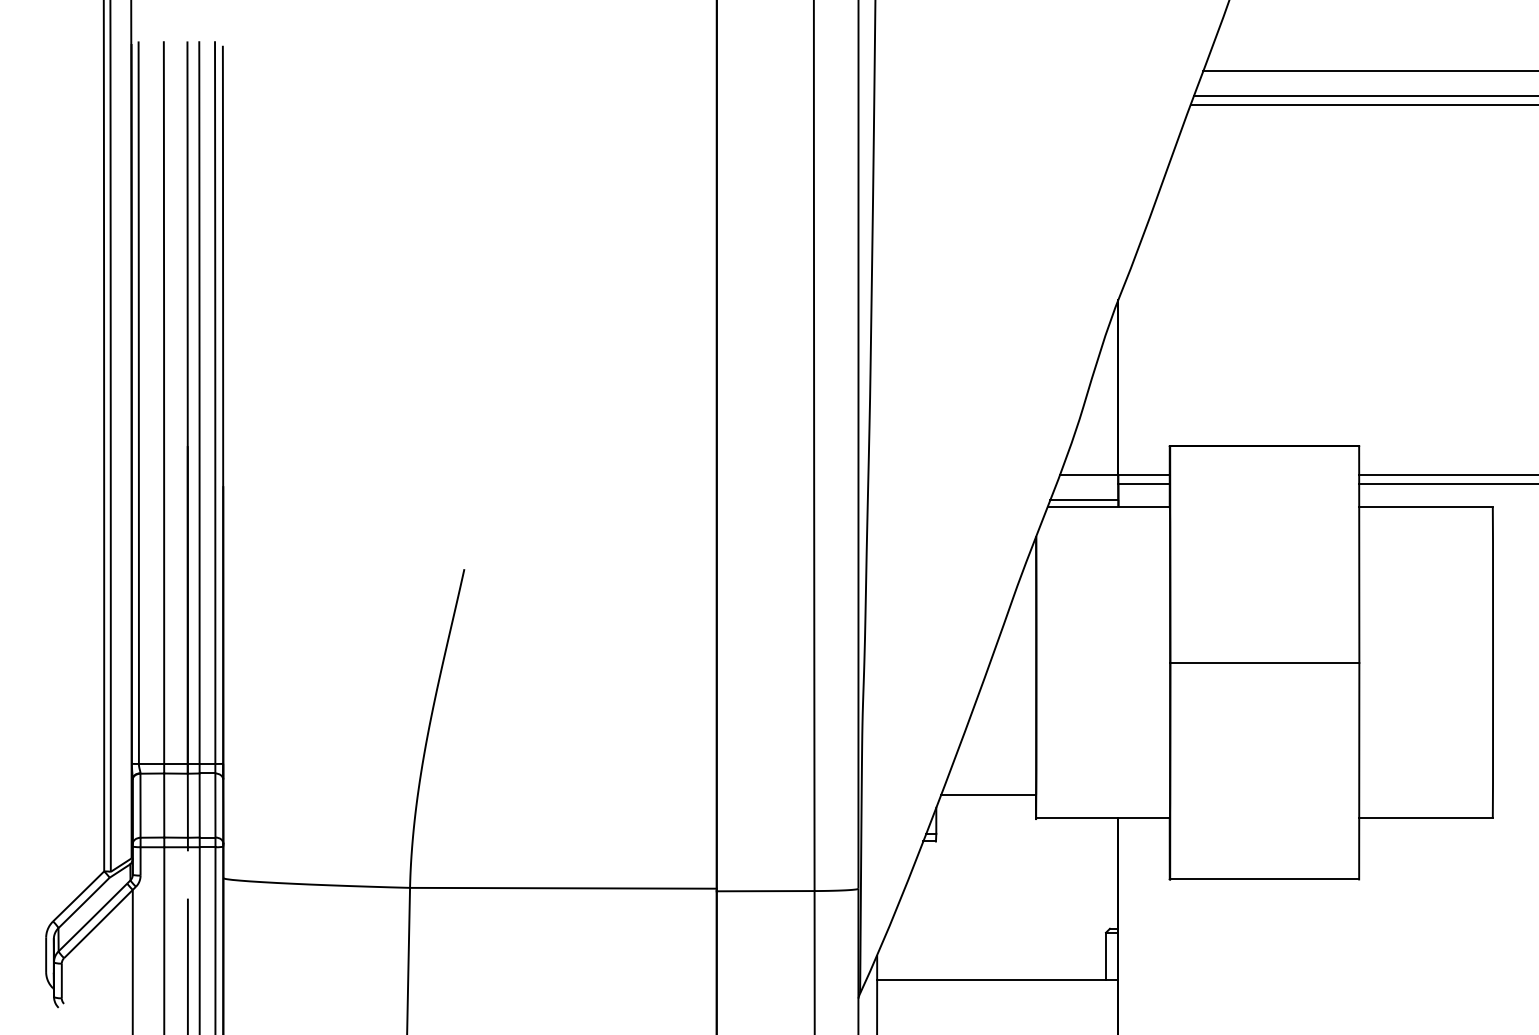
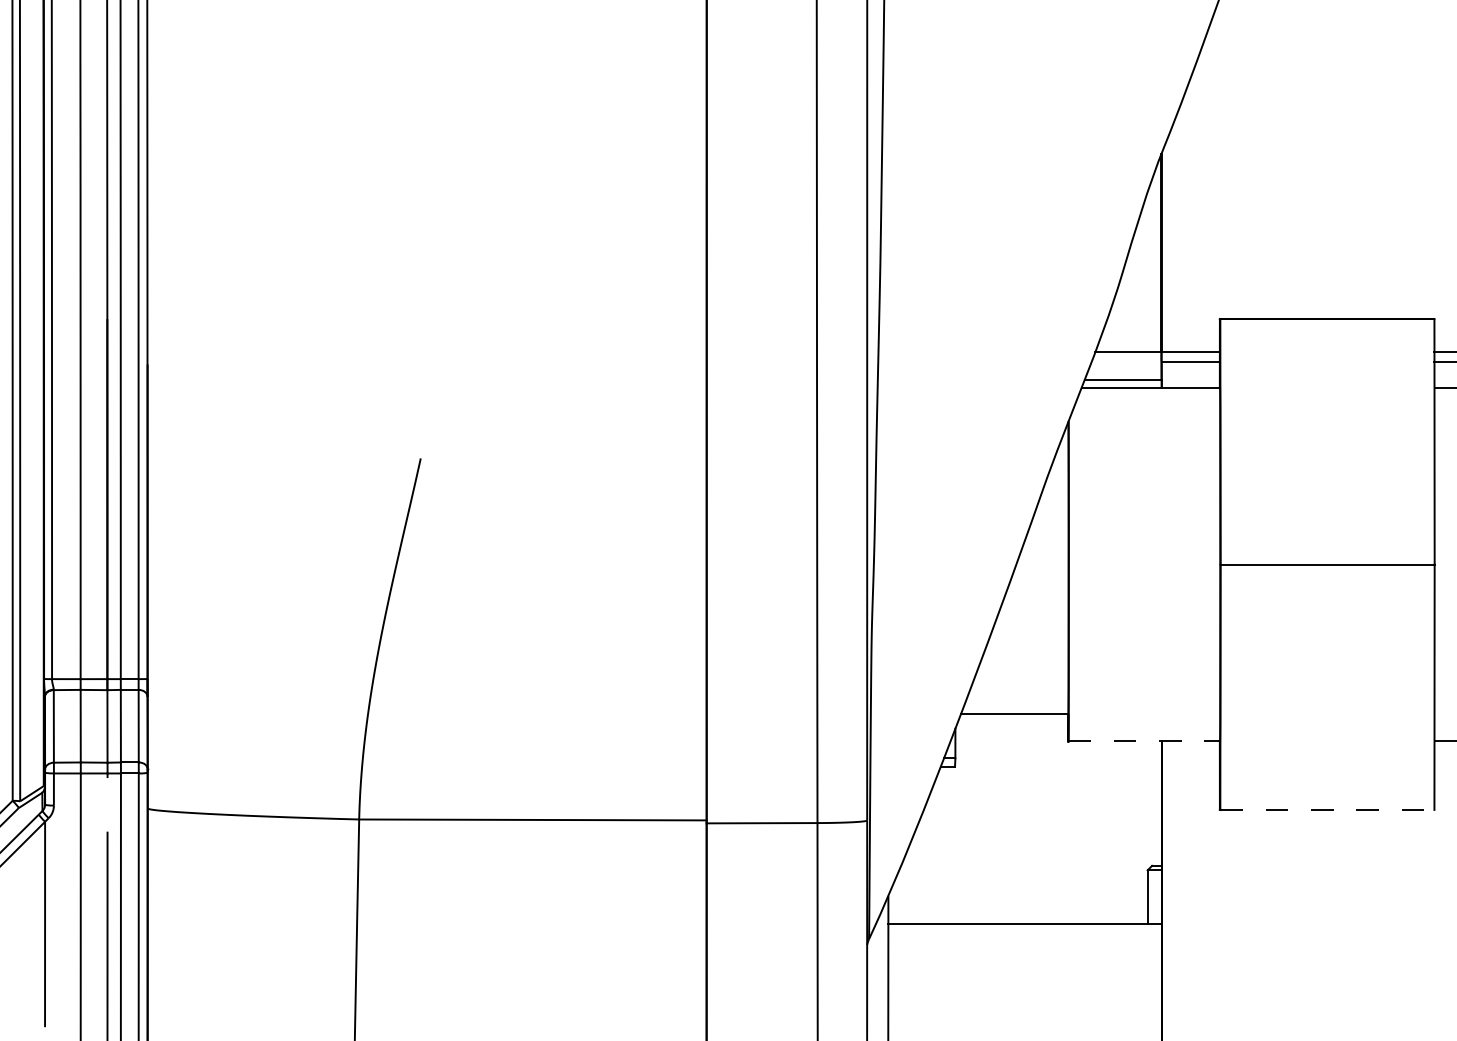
line: (1103, 818) -> (1144, 740), solid -> dashed
line: (1265, 879) -> (1328, 809), solid -> dashed

